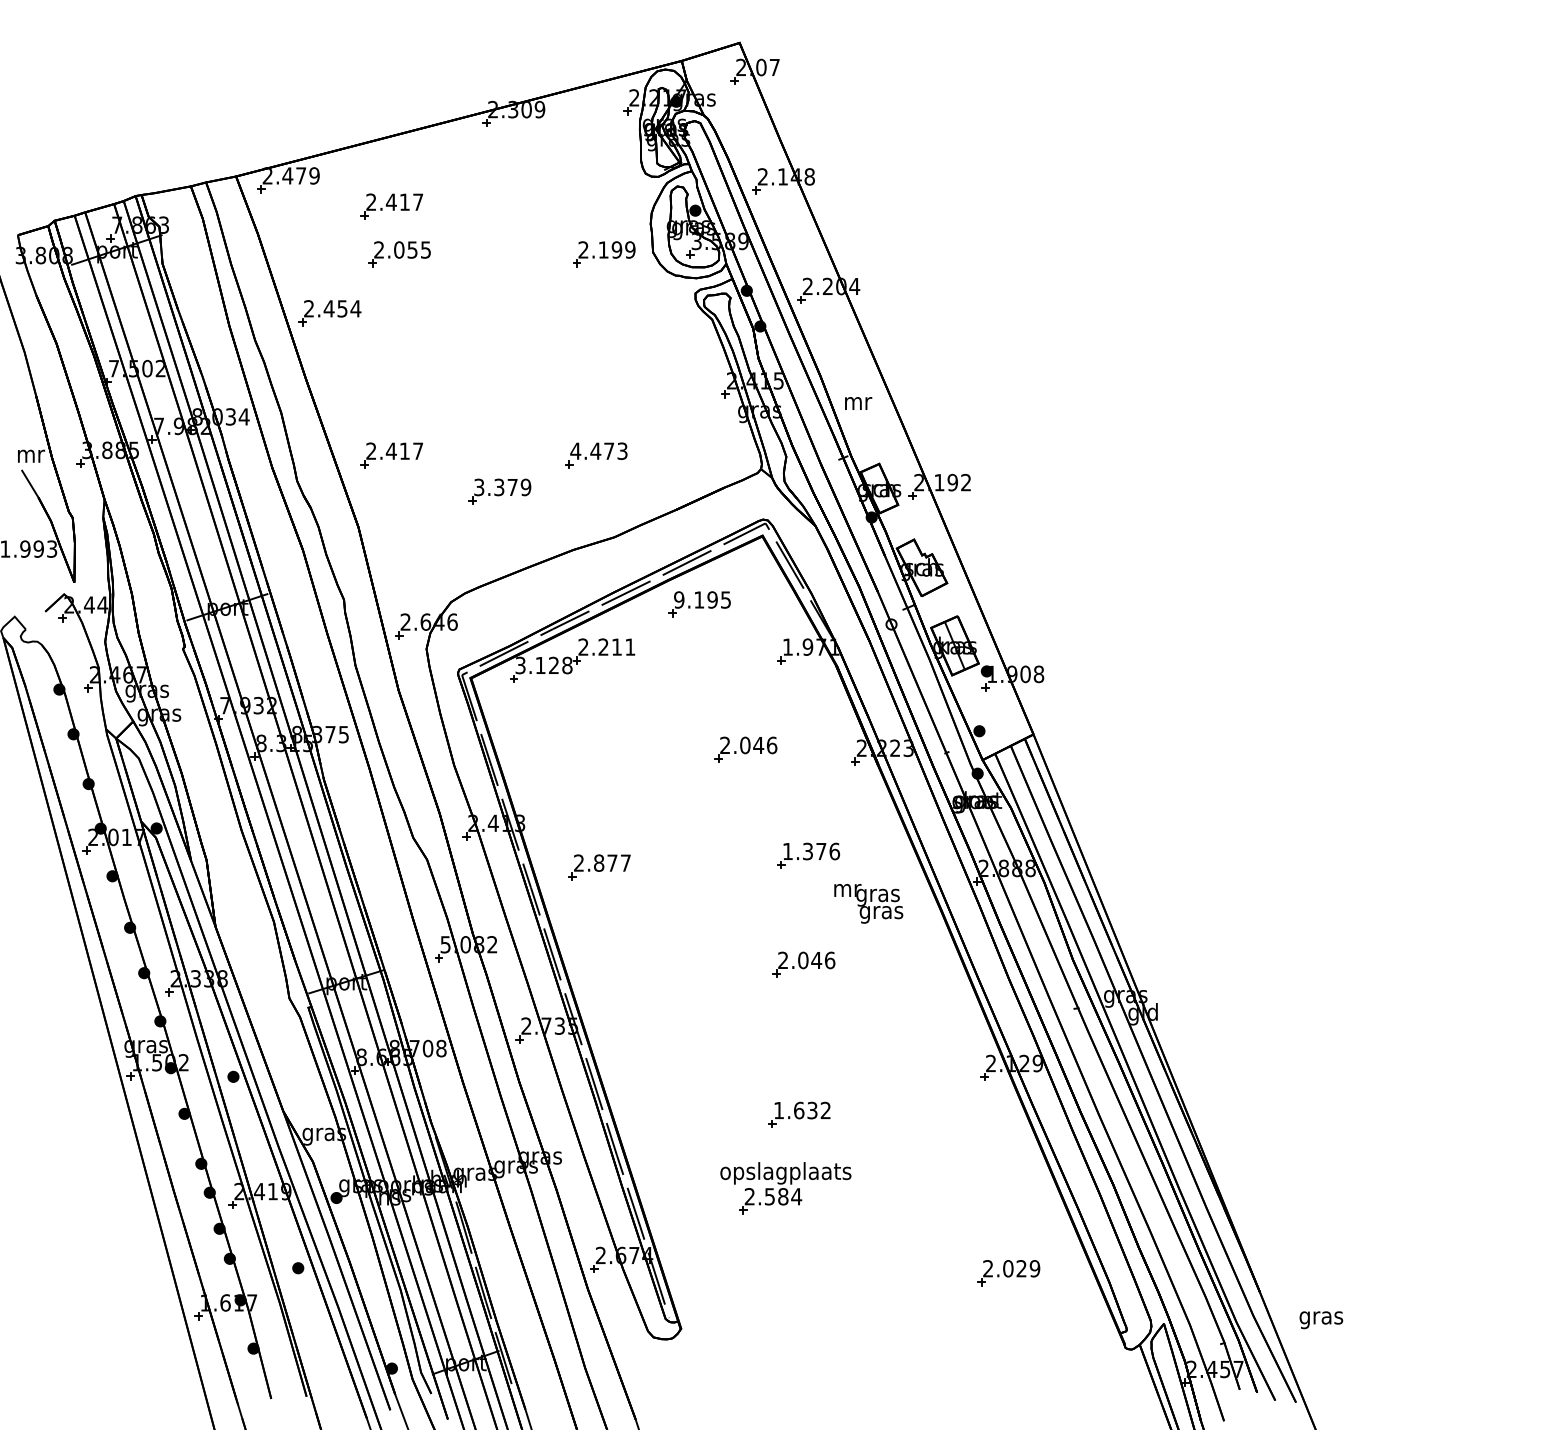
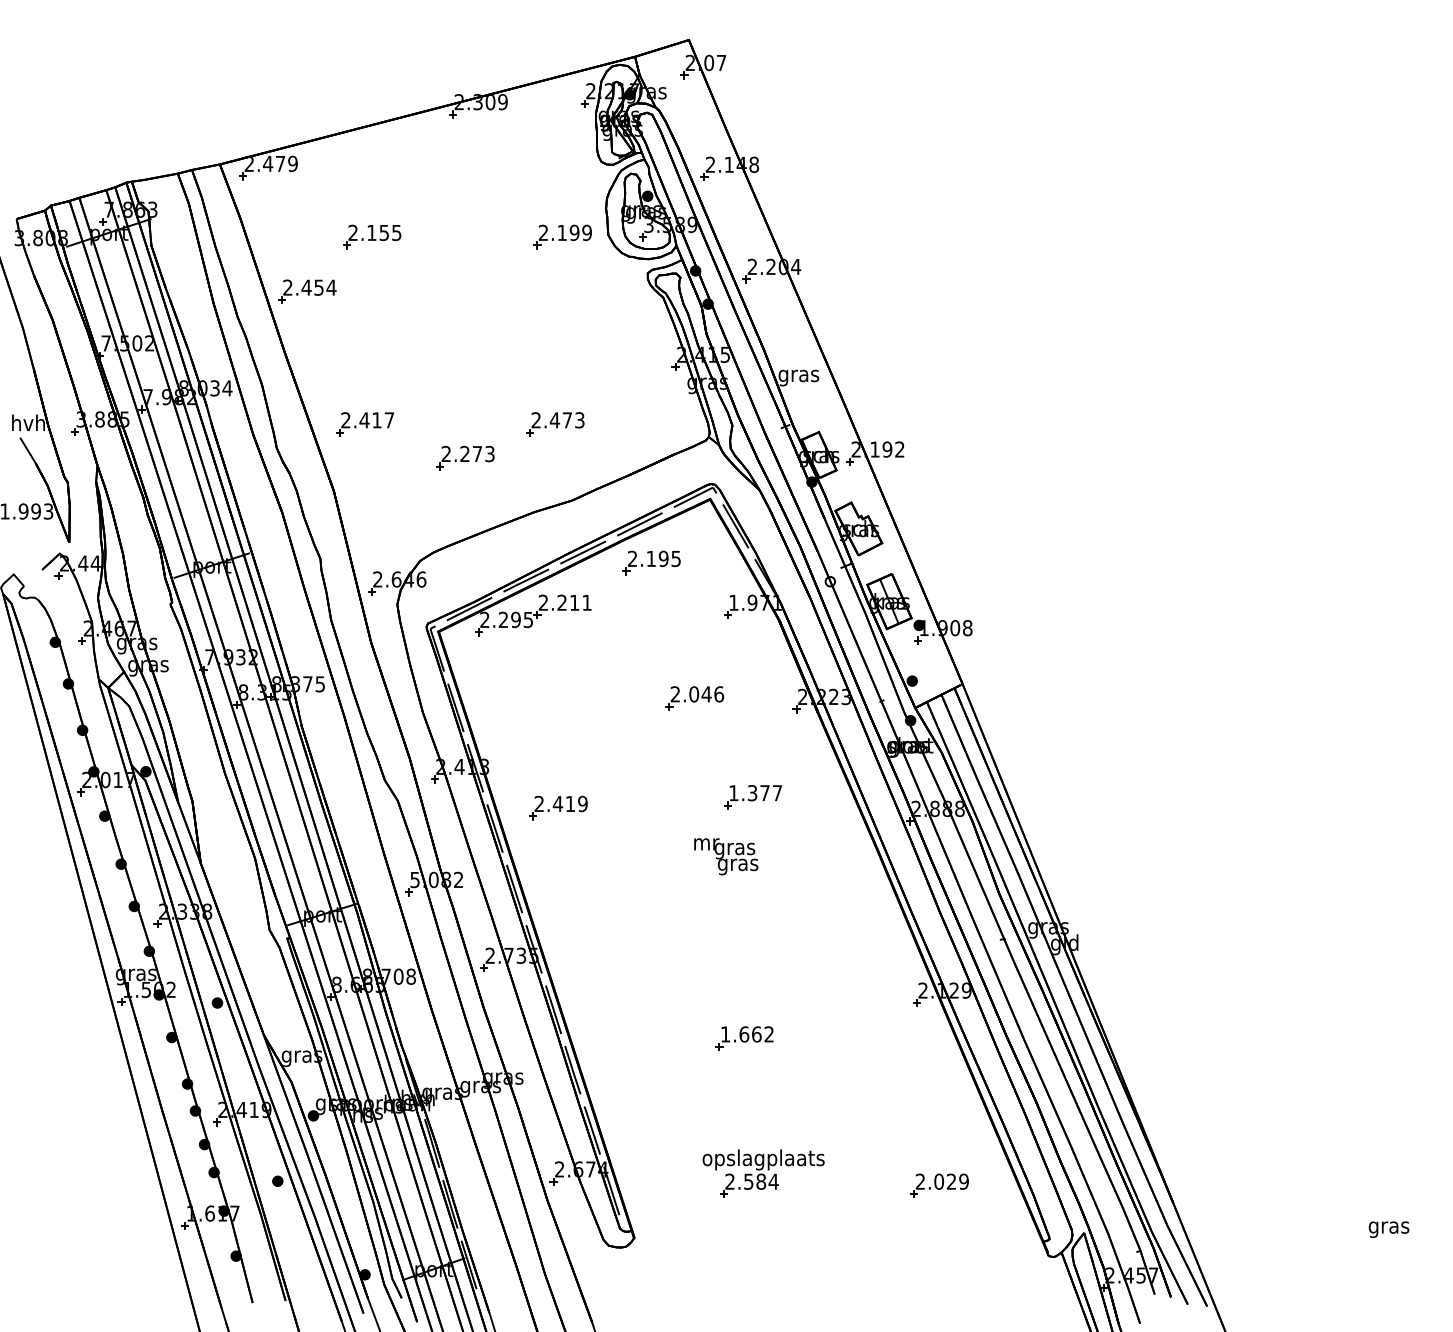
part: (391, 206) -> (364, 192), removed
text: (399, 249) -> (372, 232), 2.055 -> 2.155
text: (857, 405) -> (798, 377), mr -> gras
text: (575, 450) -> (536, 419), 4.473 -> 2.473
text: (30, 453) -> (28, 422), mr -> hvh
text: (502, 487) -> (468, 454), 3.379 -> 2.273
text: (679, 599) -> (632, 558), 9.195 -> 2.195
text: (543, 665) -> (506, 619), 3.128 -> 2.295
text: (834, 851) -> (777, 793), 1.376 -> 1.377
text: (611, 862) -> (569, 803), 2.877 -> 2.419
text: (868, 903) -> (726, 856), moved
part: (803, 964) -> (748, 898), removed
text: (812, 1110) -> (756, 1034), 1.632 -> 1.662
part: (785, 1188) -> (763, 1174), moved
text: (1321, 1320) -> (1389, 1229), moved

